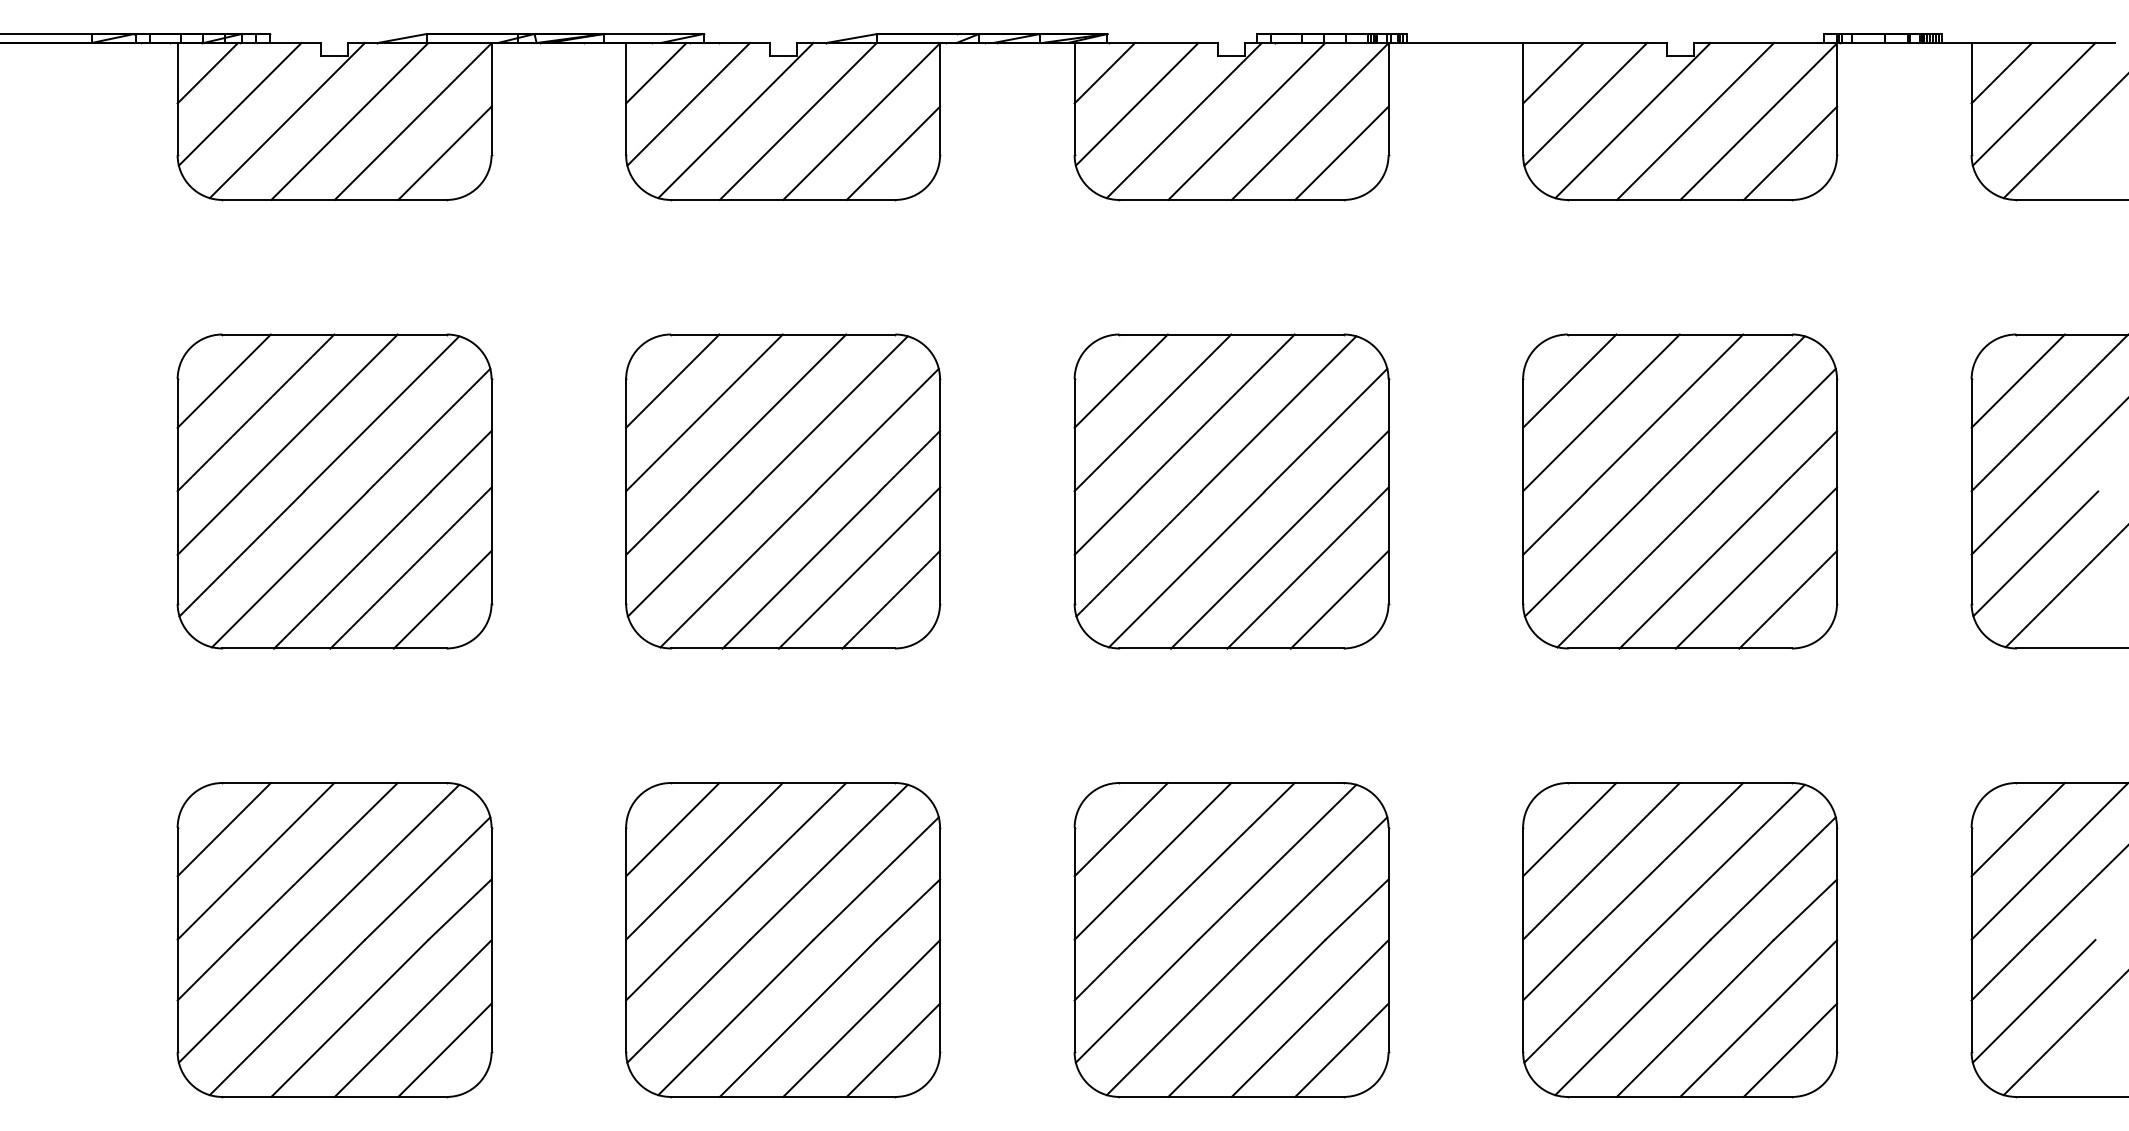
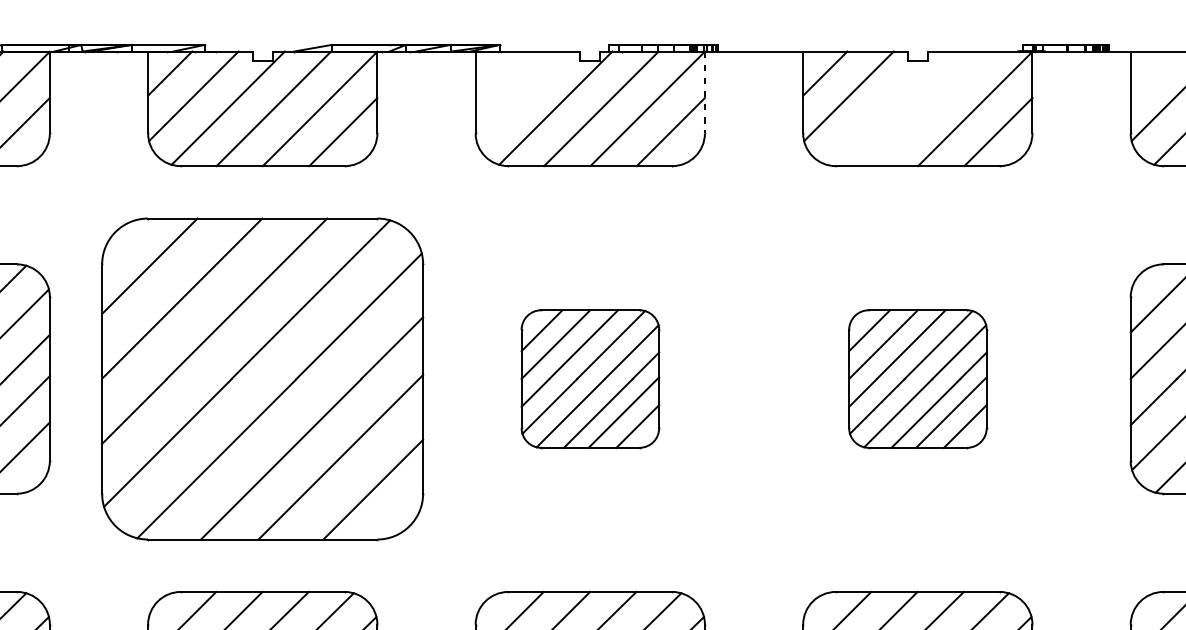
line: (1104, 73) -> (497, 73), removed
line: (2001, 73) -> (1152, 73), removed
line: (1388, 99) -> (704, 92), solid -> dashed
line: (1136, 104) -> (520, 96), removed
line: (1632, 120) -> (883, 108), removed
line: (1695, 121) -> (929, 108), removed
part: (783, 491) -> (263, 379), size x1.4
part: (1231, 491) -> (590, 379), size x0.6
part: (1680, 491) -> (918, 379), size x0.6

